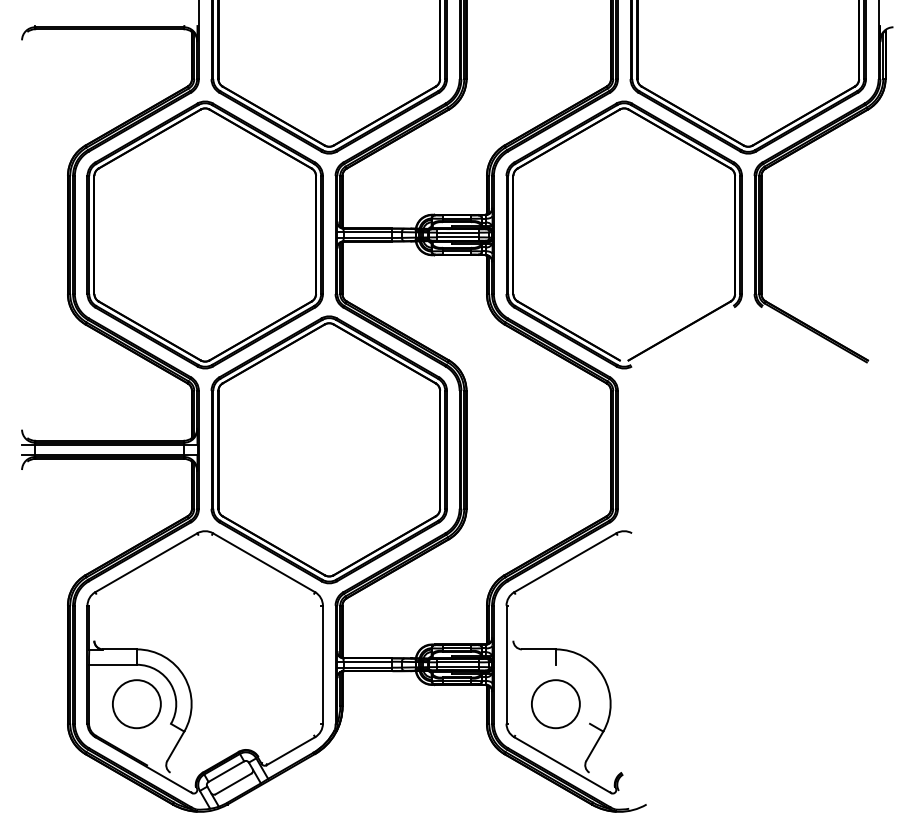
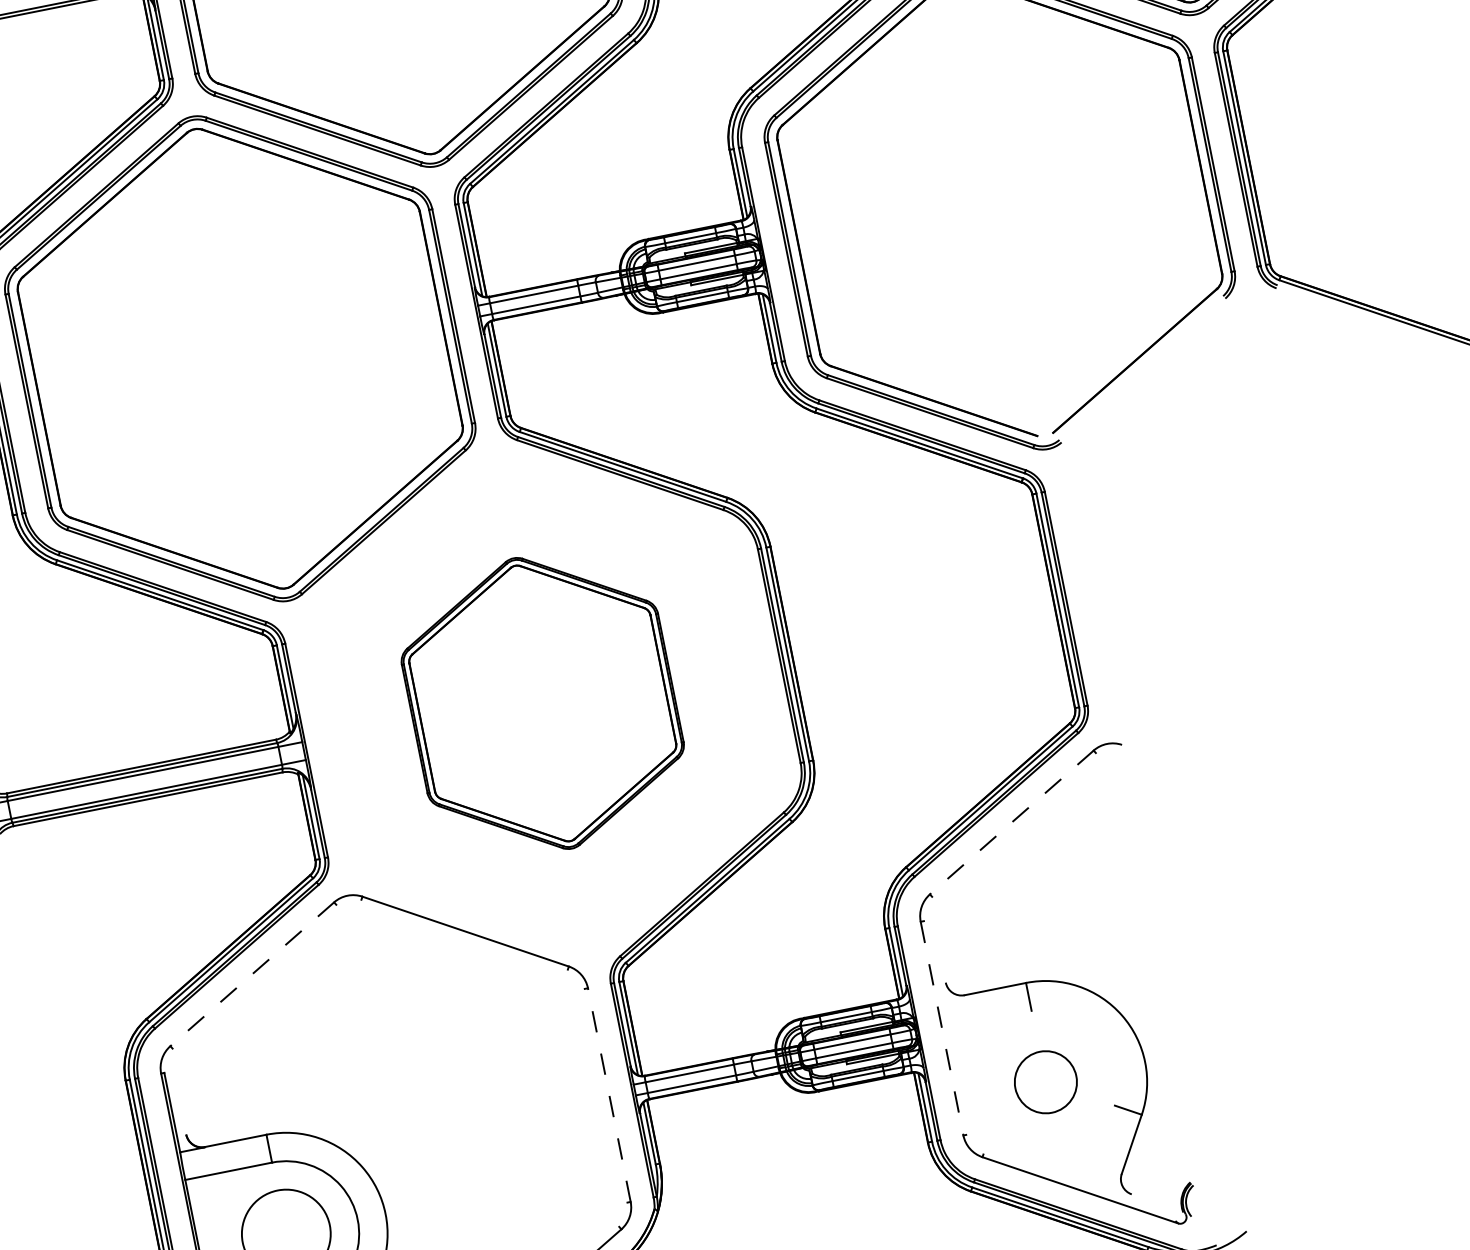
part: (328, 449) -> (541, 702), size x0.6
line: (146, 562) -> (252, 973), solid -> dashed
line: (565, 562) -> (1011, 821), solid -> dashed
line: (322, 664) -> (608, 1094), solid -> dashed
line: (506, 664) -> (941, 1028), solid -> dashed
circle: (555, 704) -> (1045, 1082), size x0.7

